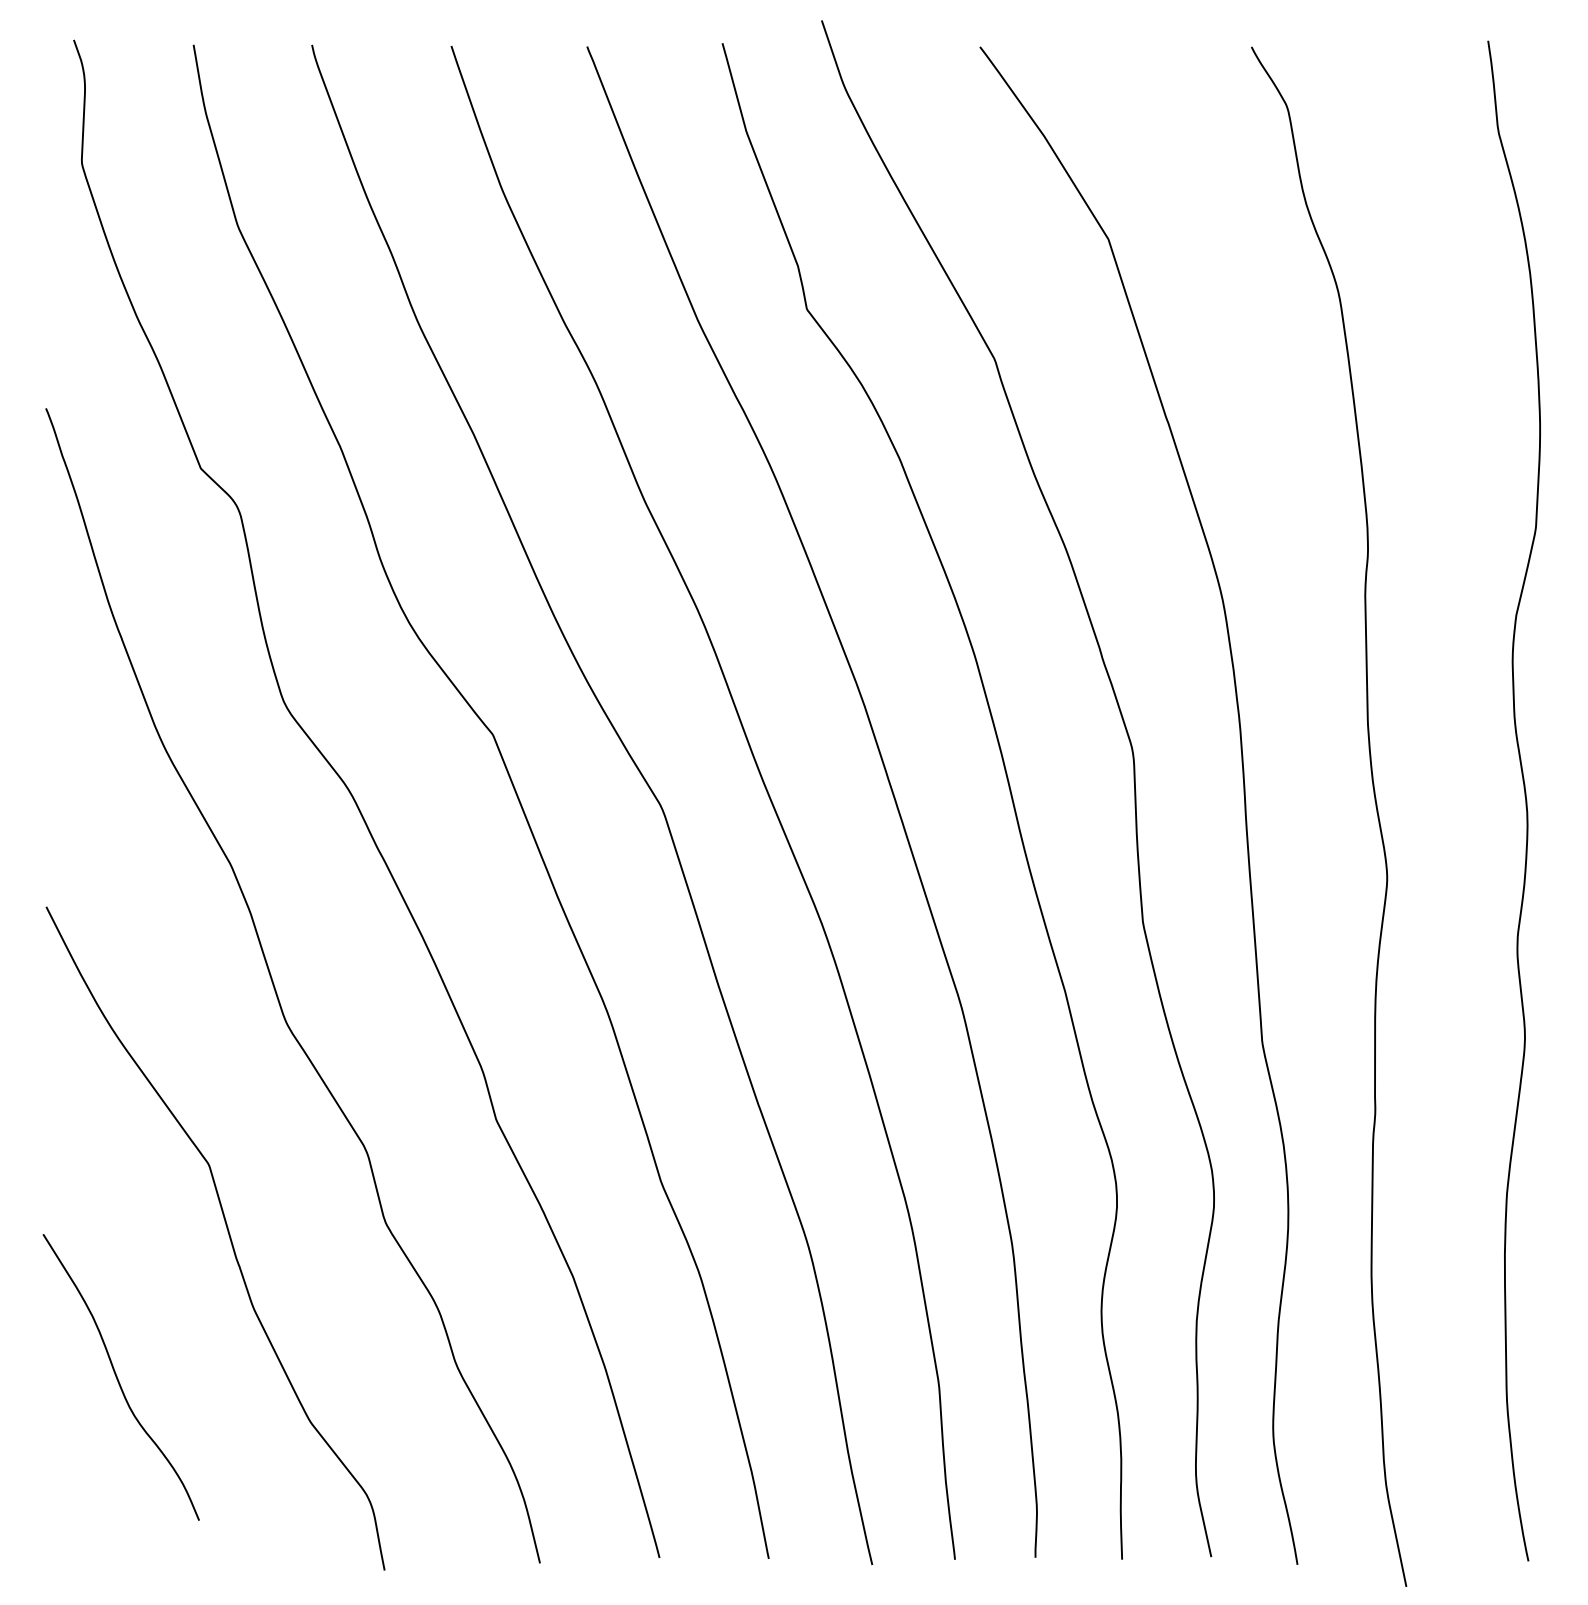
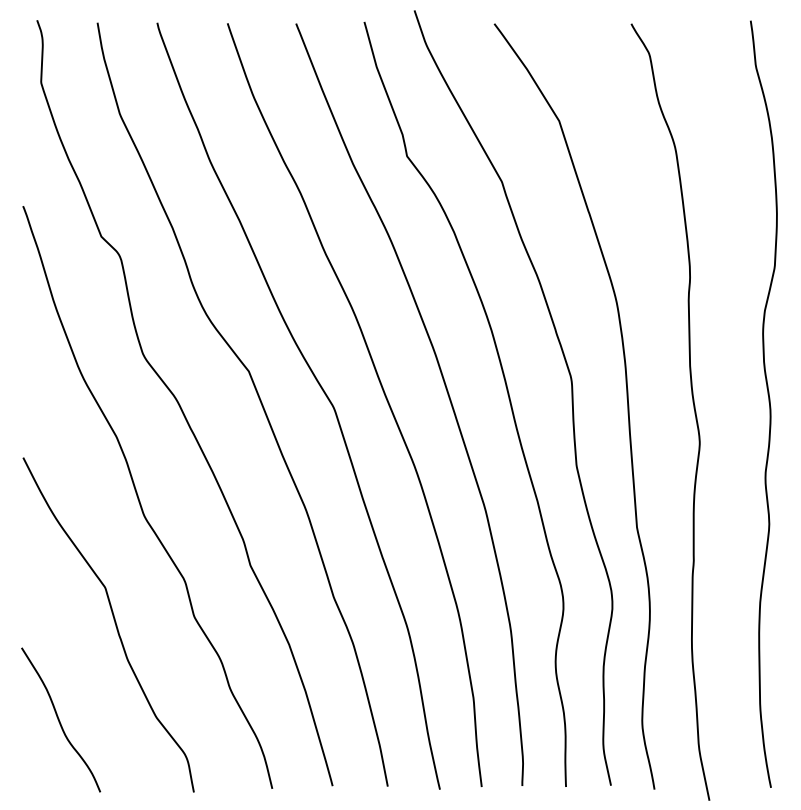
curve: (118, 1376) -> (59, 719), moved

